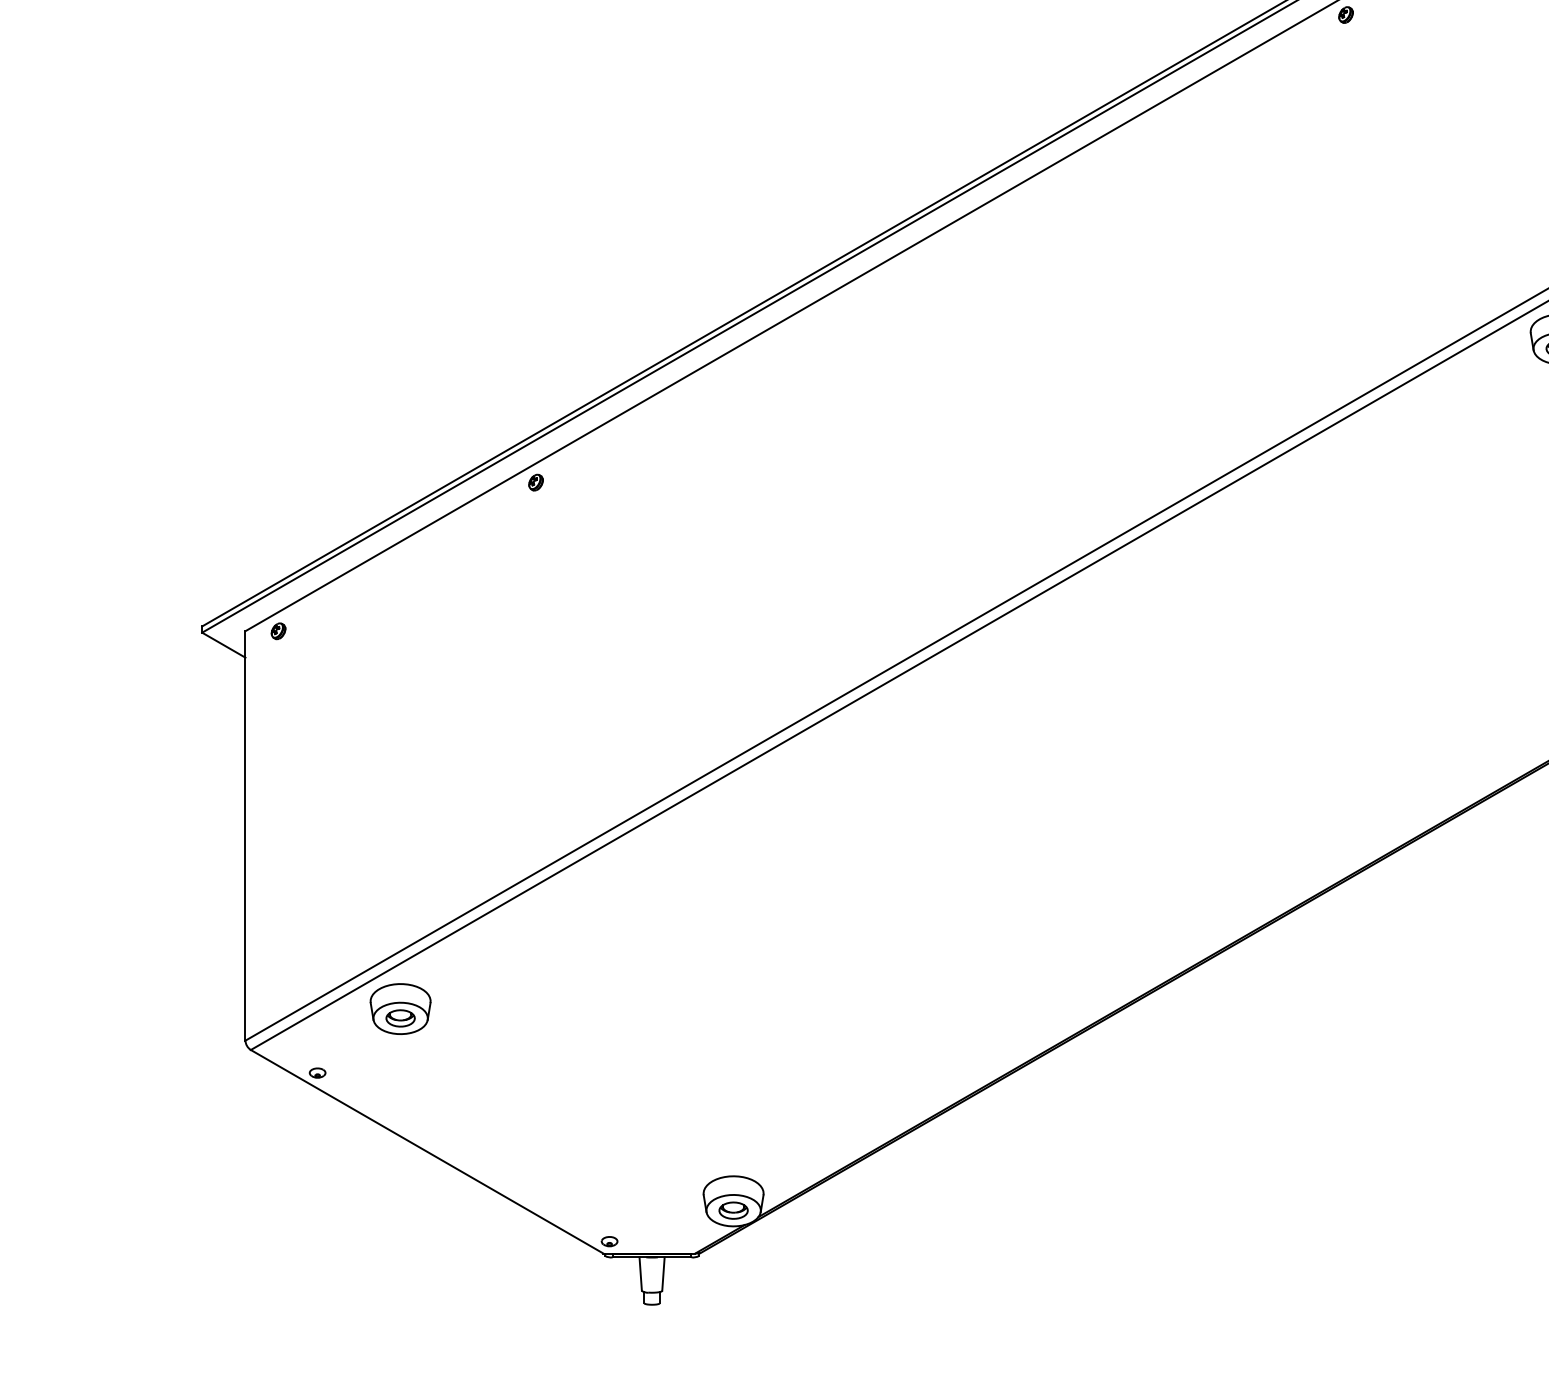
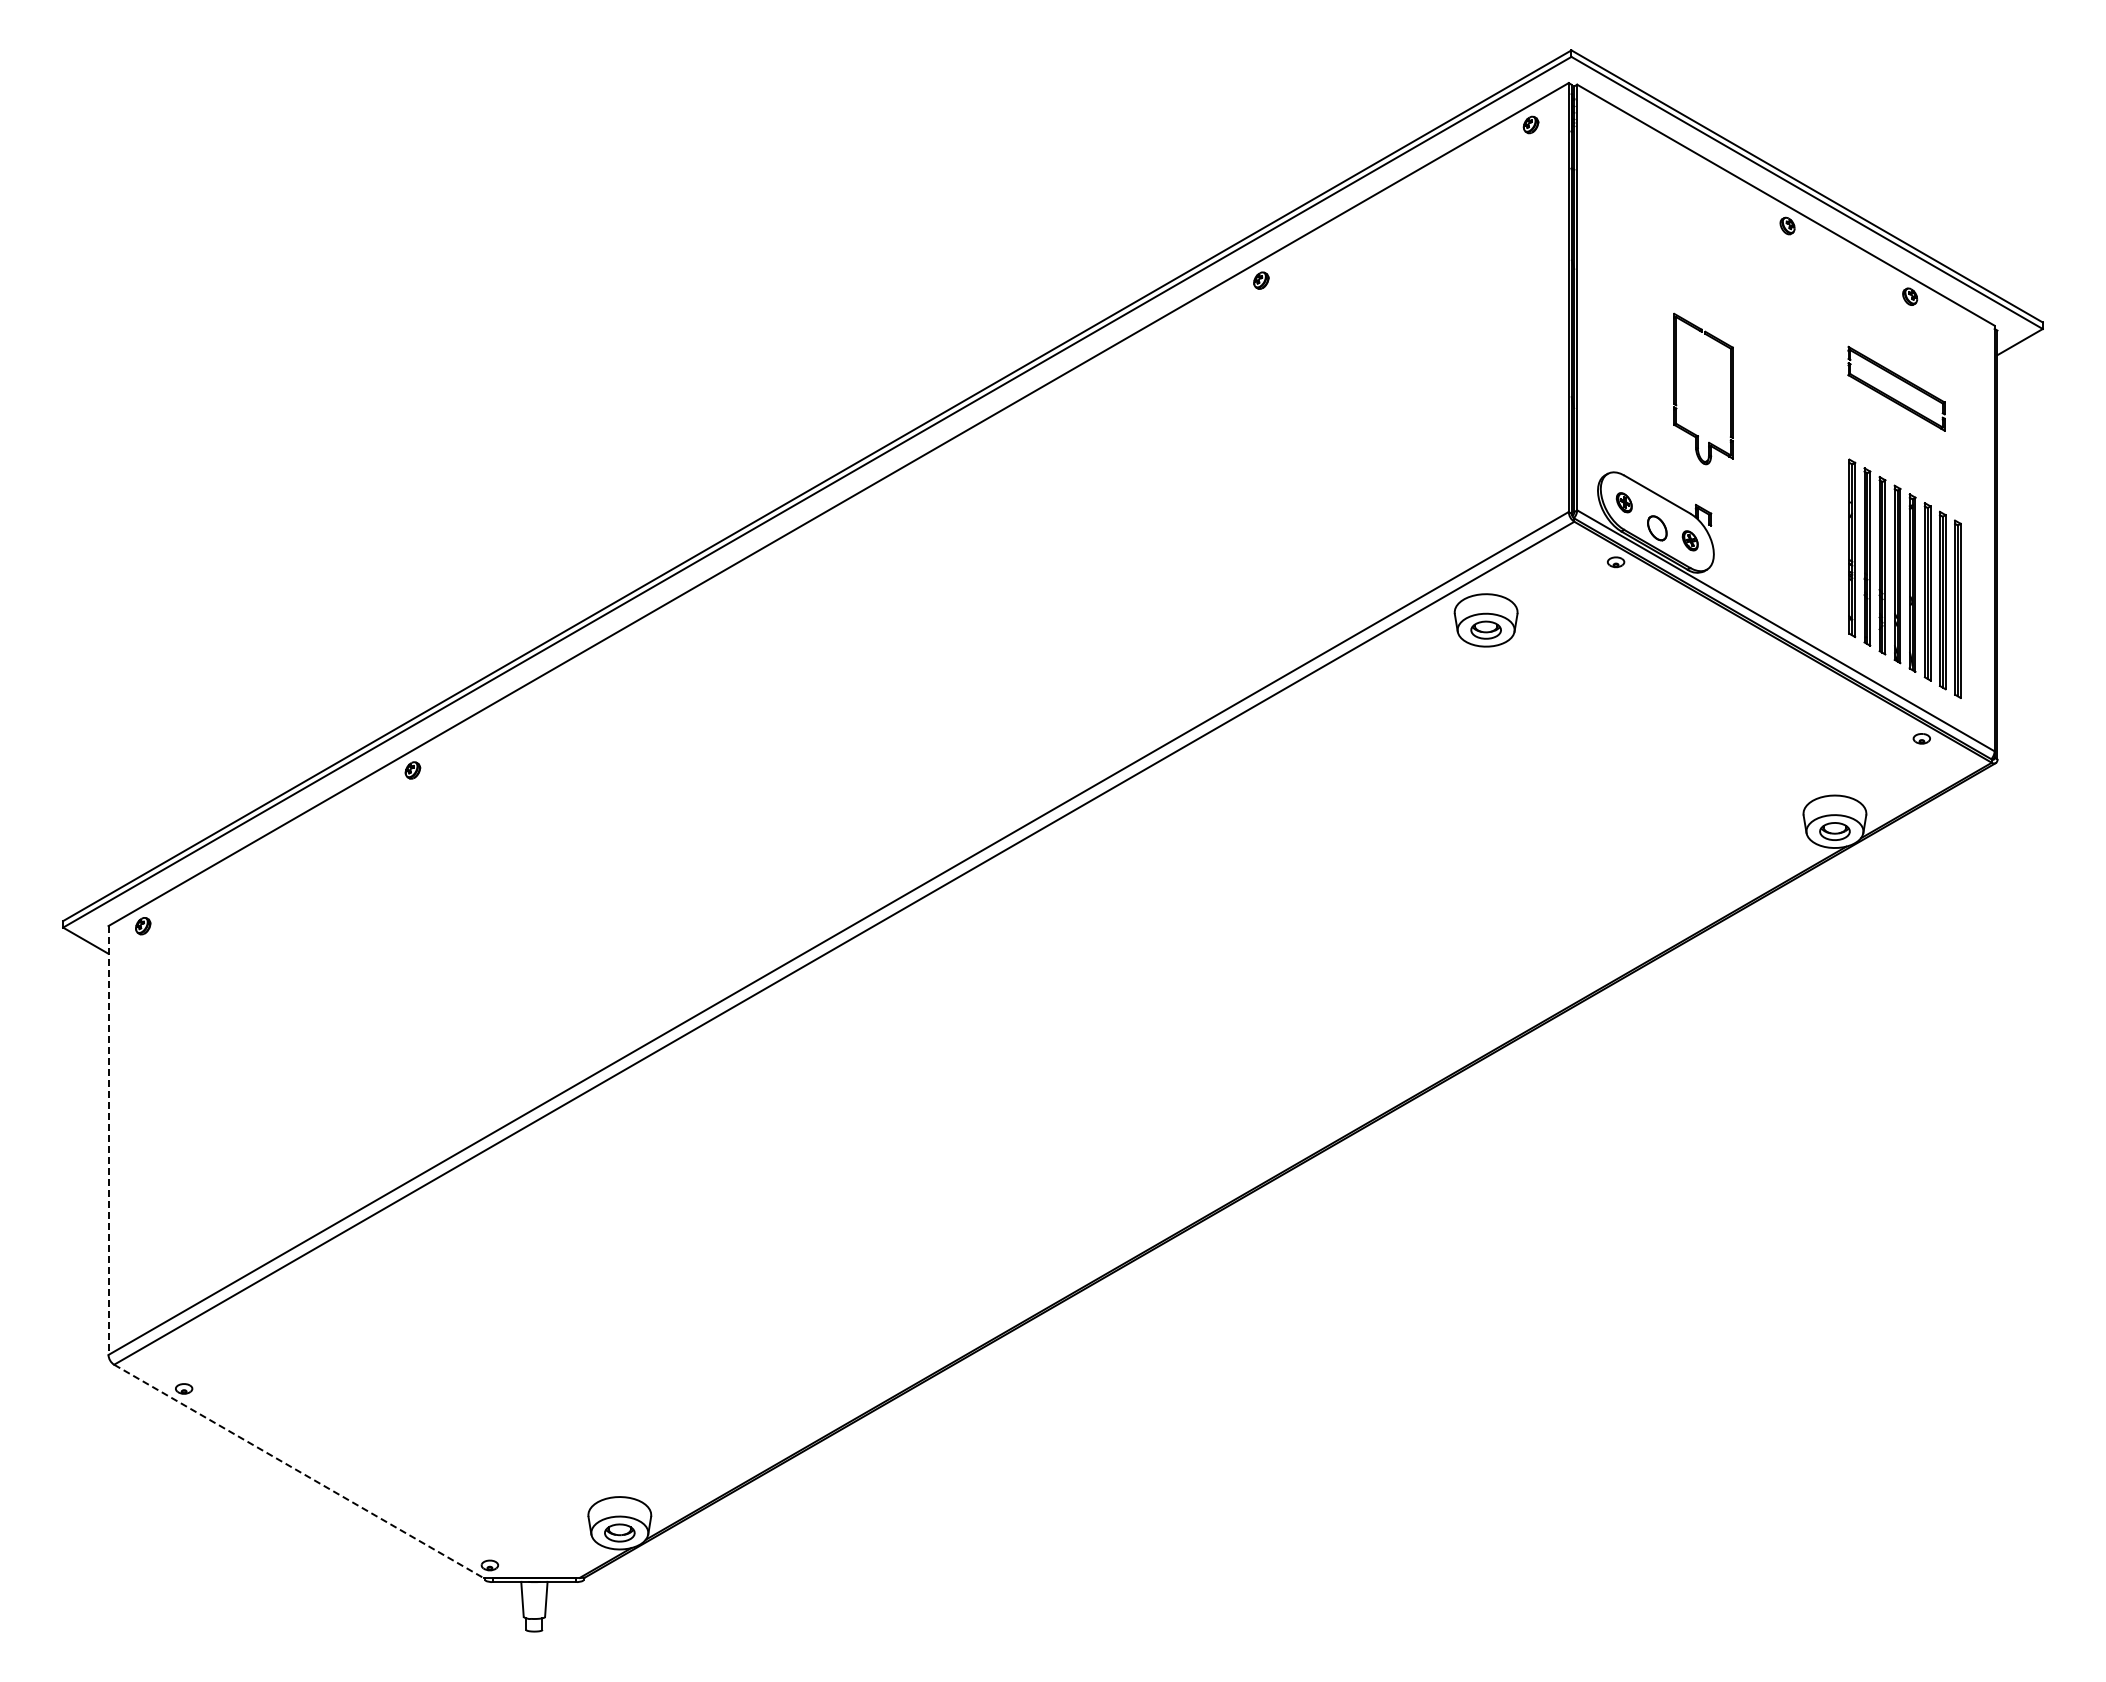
line: (245, 836) -> (108, 1141), solid -> dashed
part: (400, 1008) -> (270, 1321), removed
line: (427, 1151) -> (299, 1471), solid -> dashed

